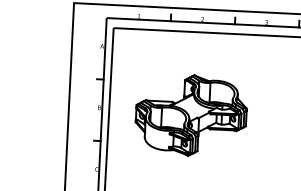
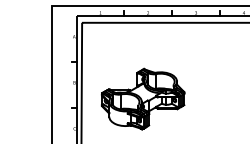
part: (190, 114) -> (142, 98), moved

